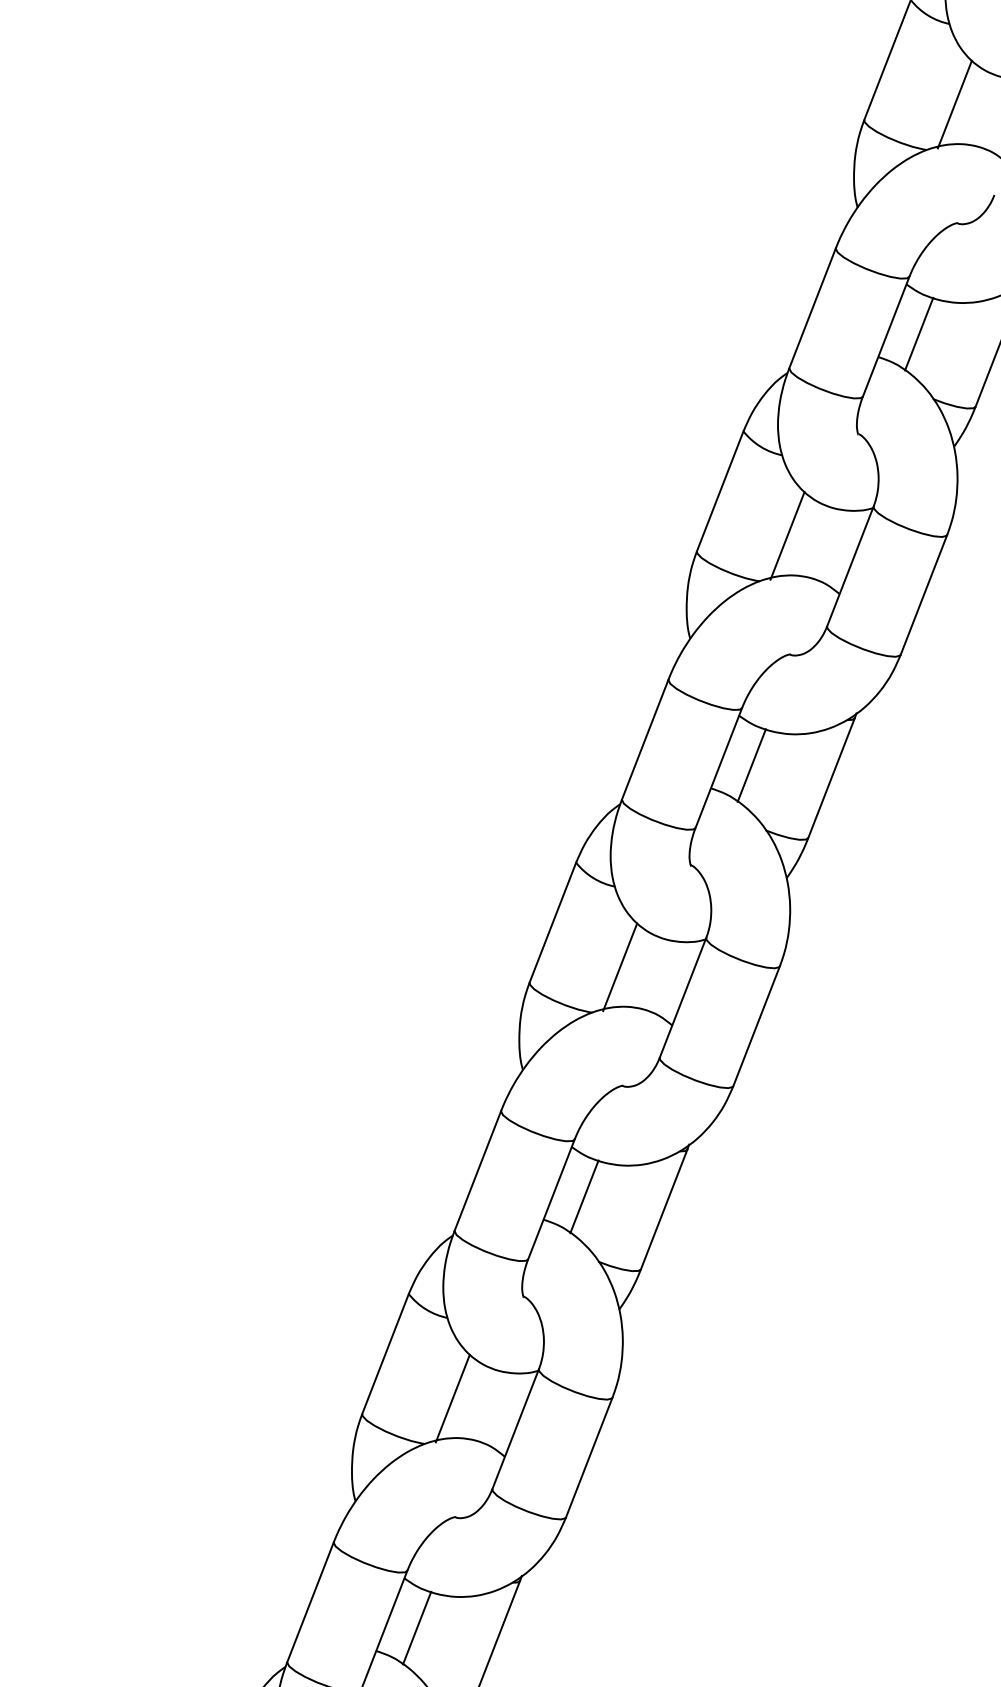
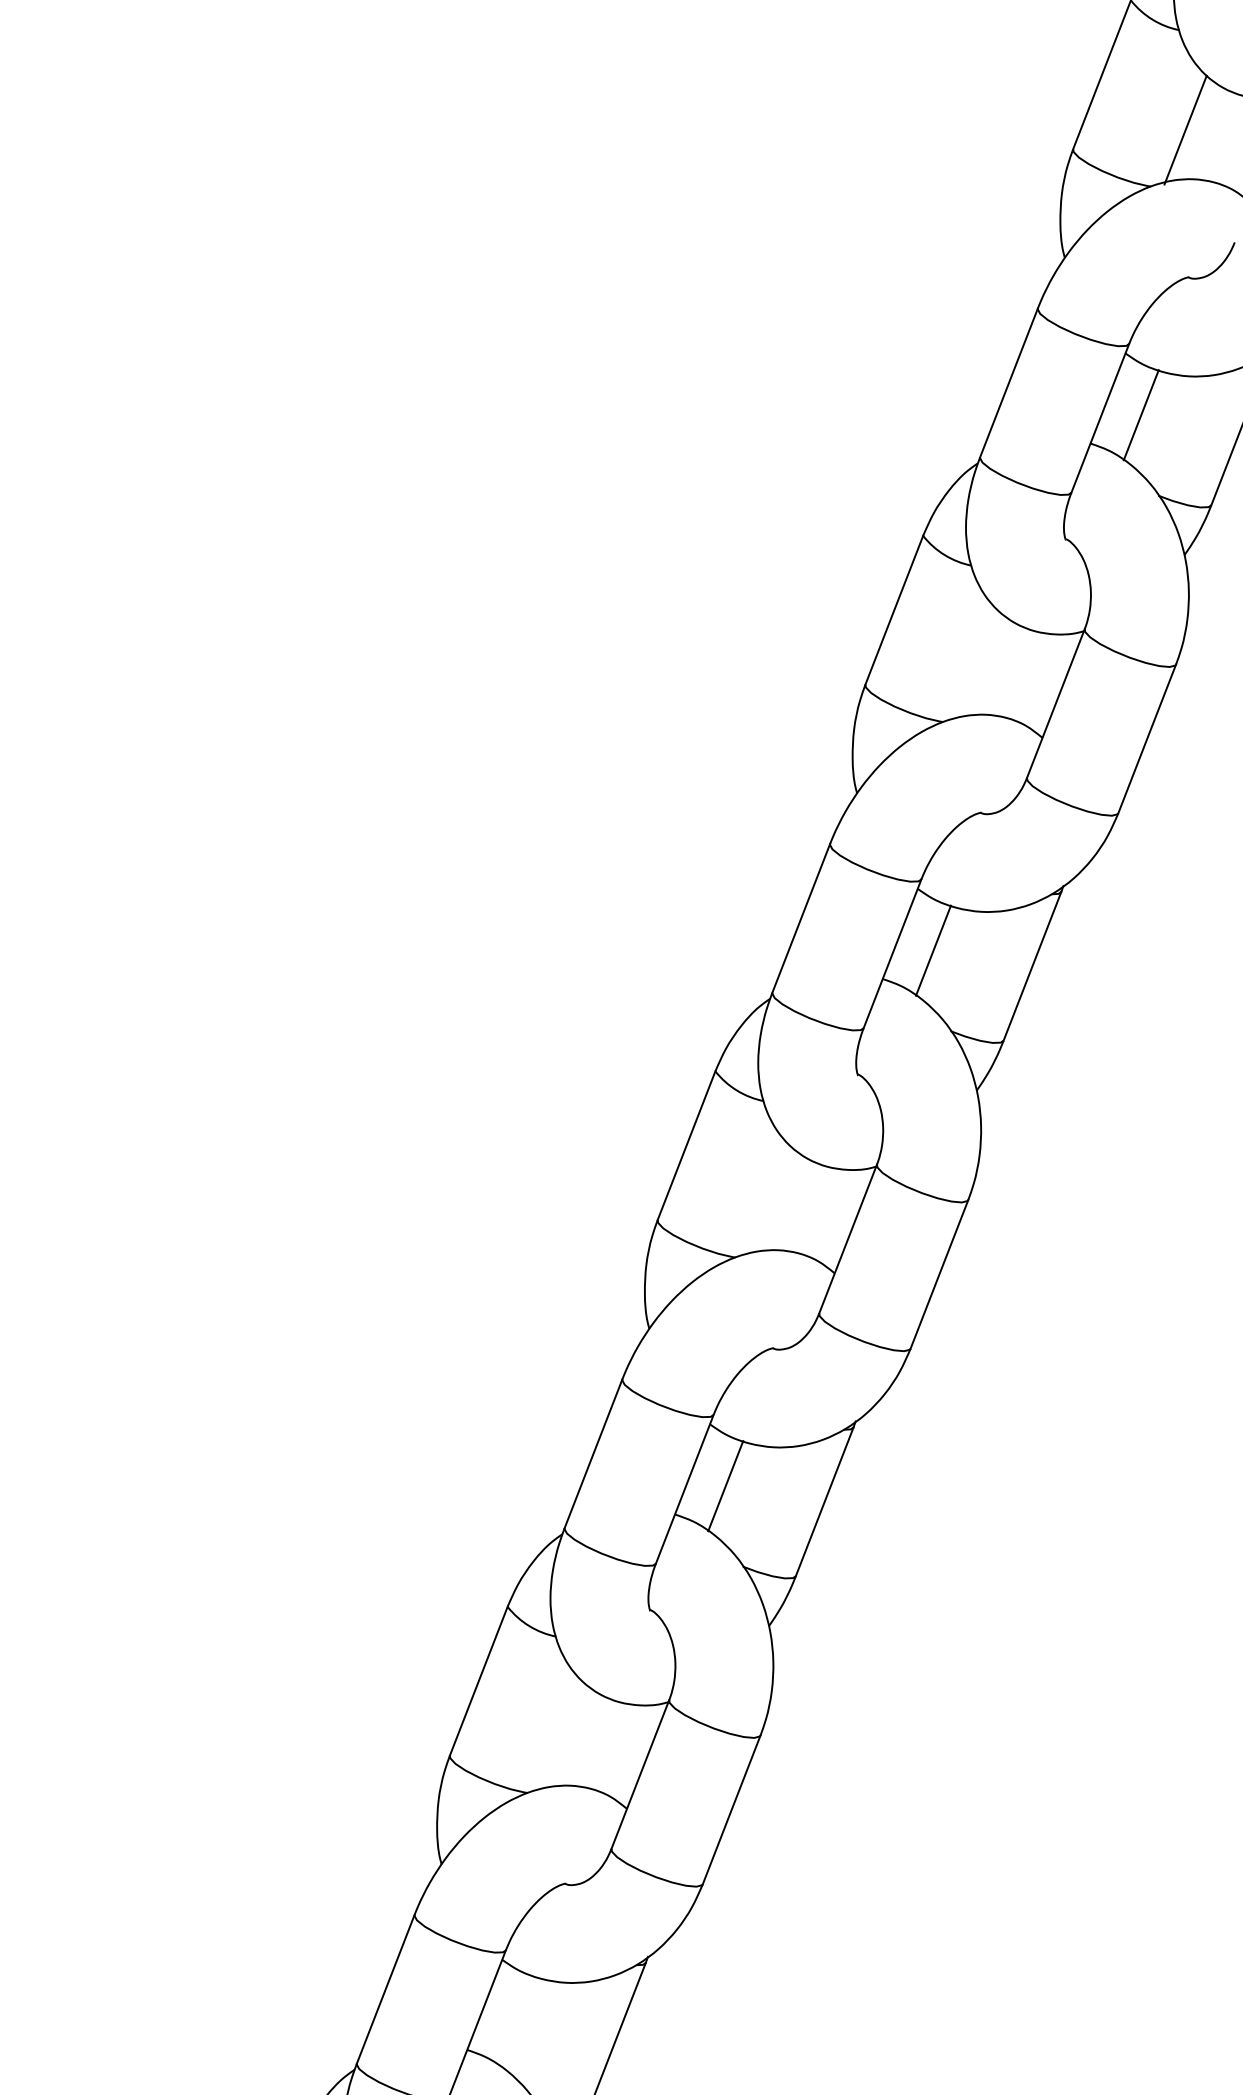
line: (787, 535) -> (977, 665), removed
line: (620, 966) -> (770, 1200), removed
line: (452, 1398) -> (562, 1736), removed
line: (416, 1628) -> (517, 2021), removed

